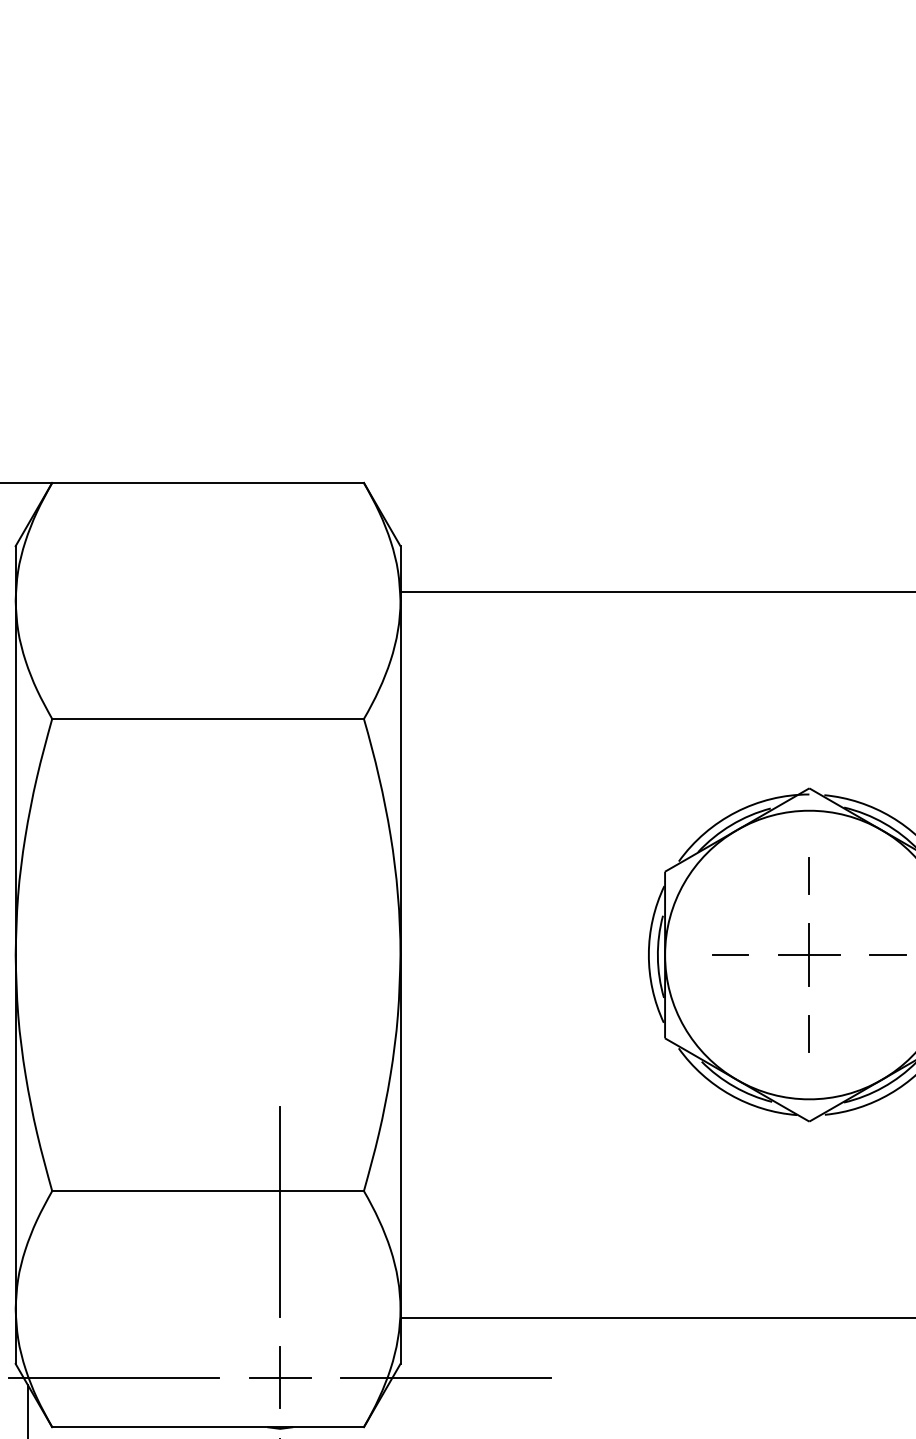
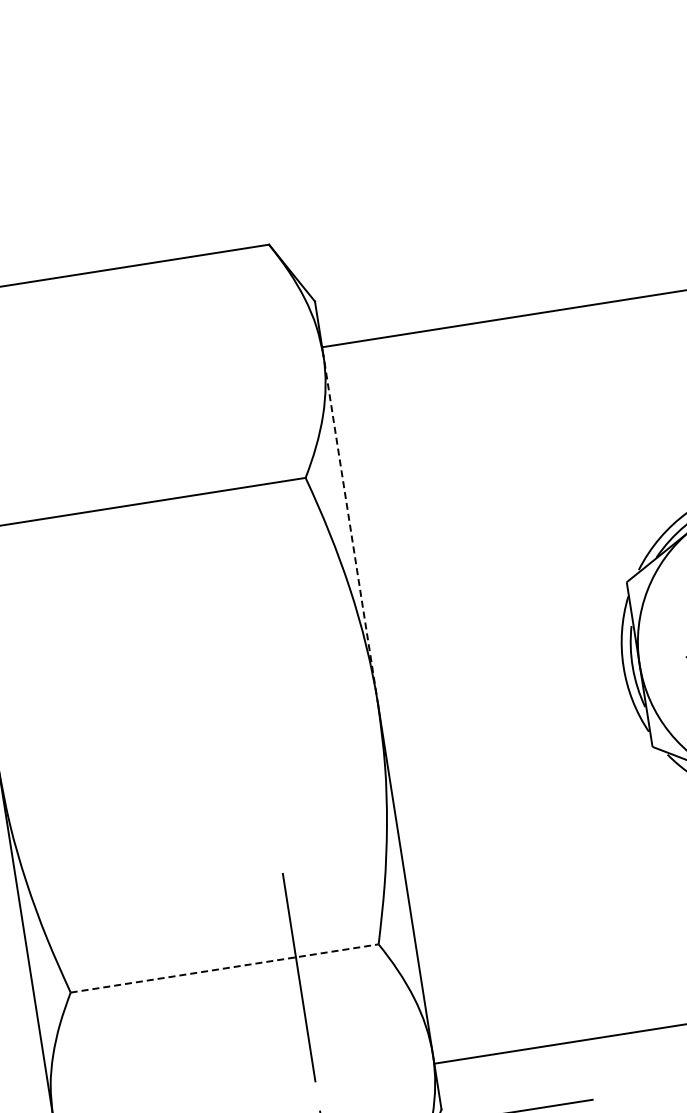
line: (400, 777) -> (350, 530), solid -> dashed
line: (208, 1191) -> (225, 968), solid -> dashed

